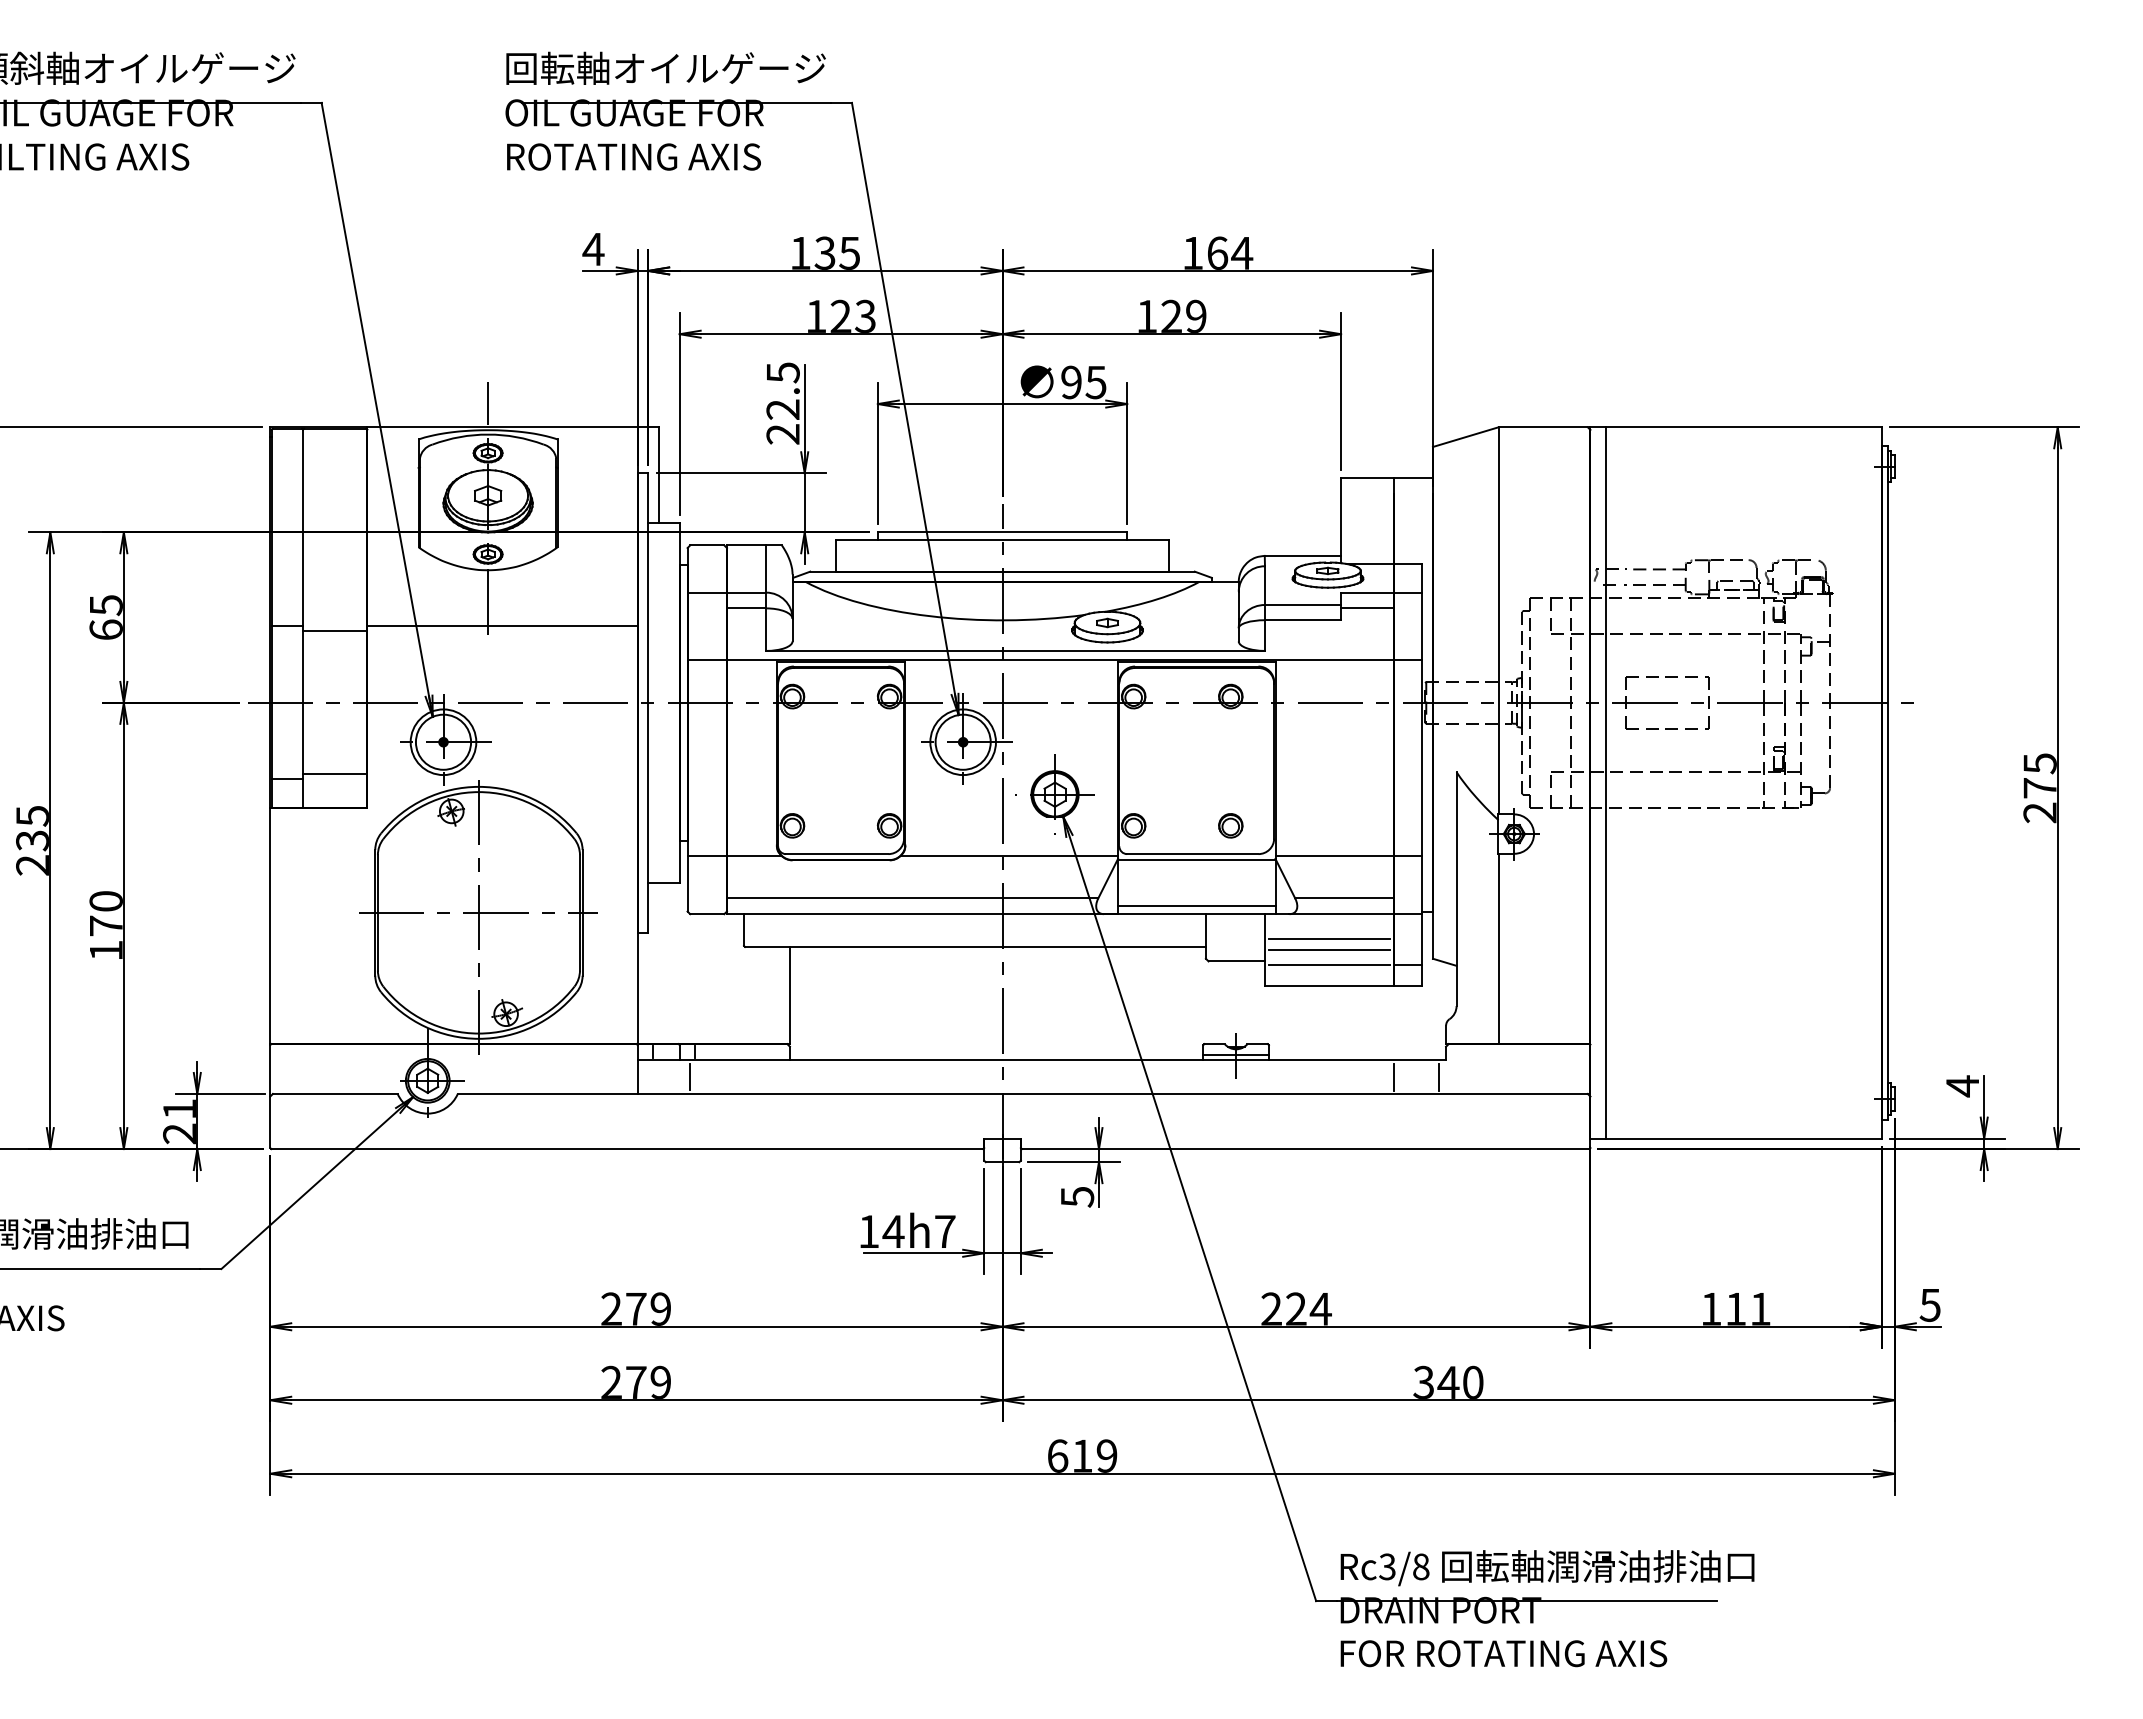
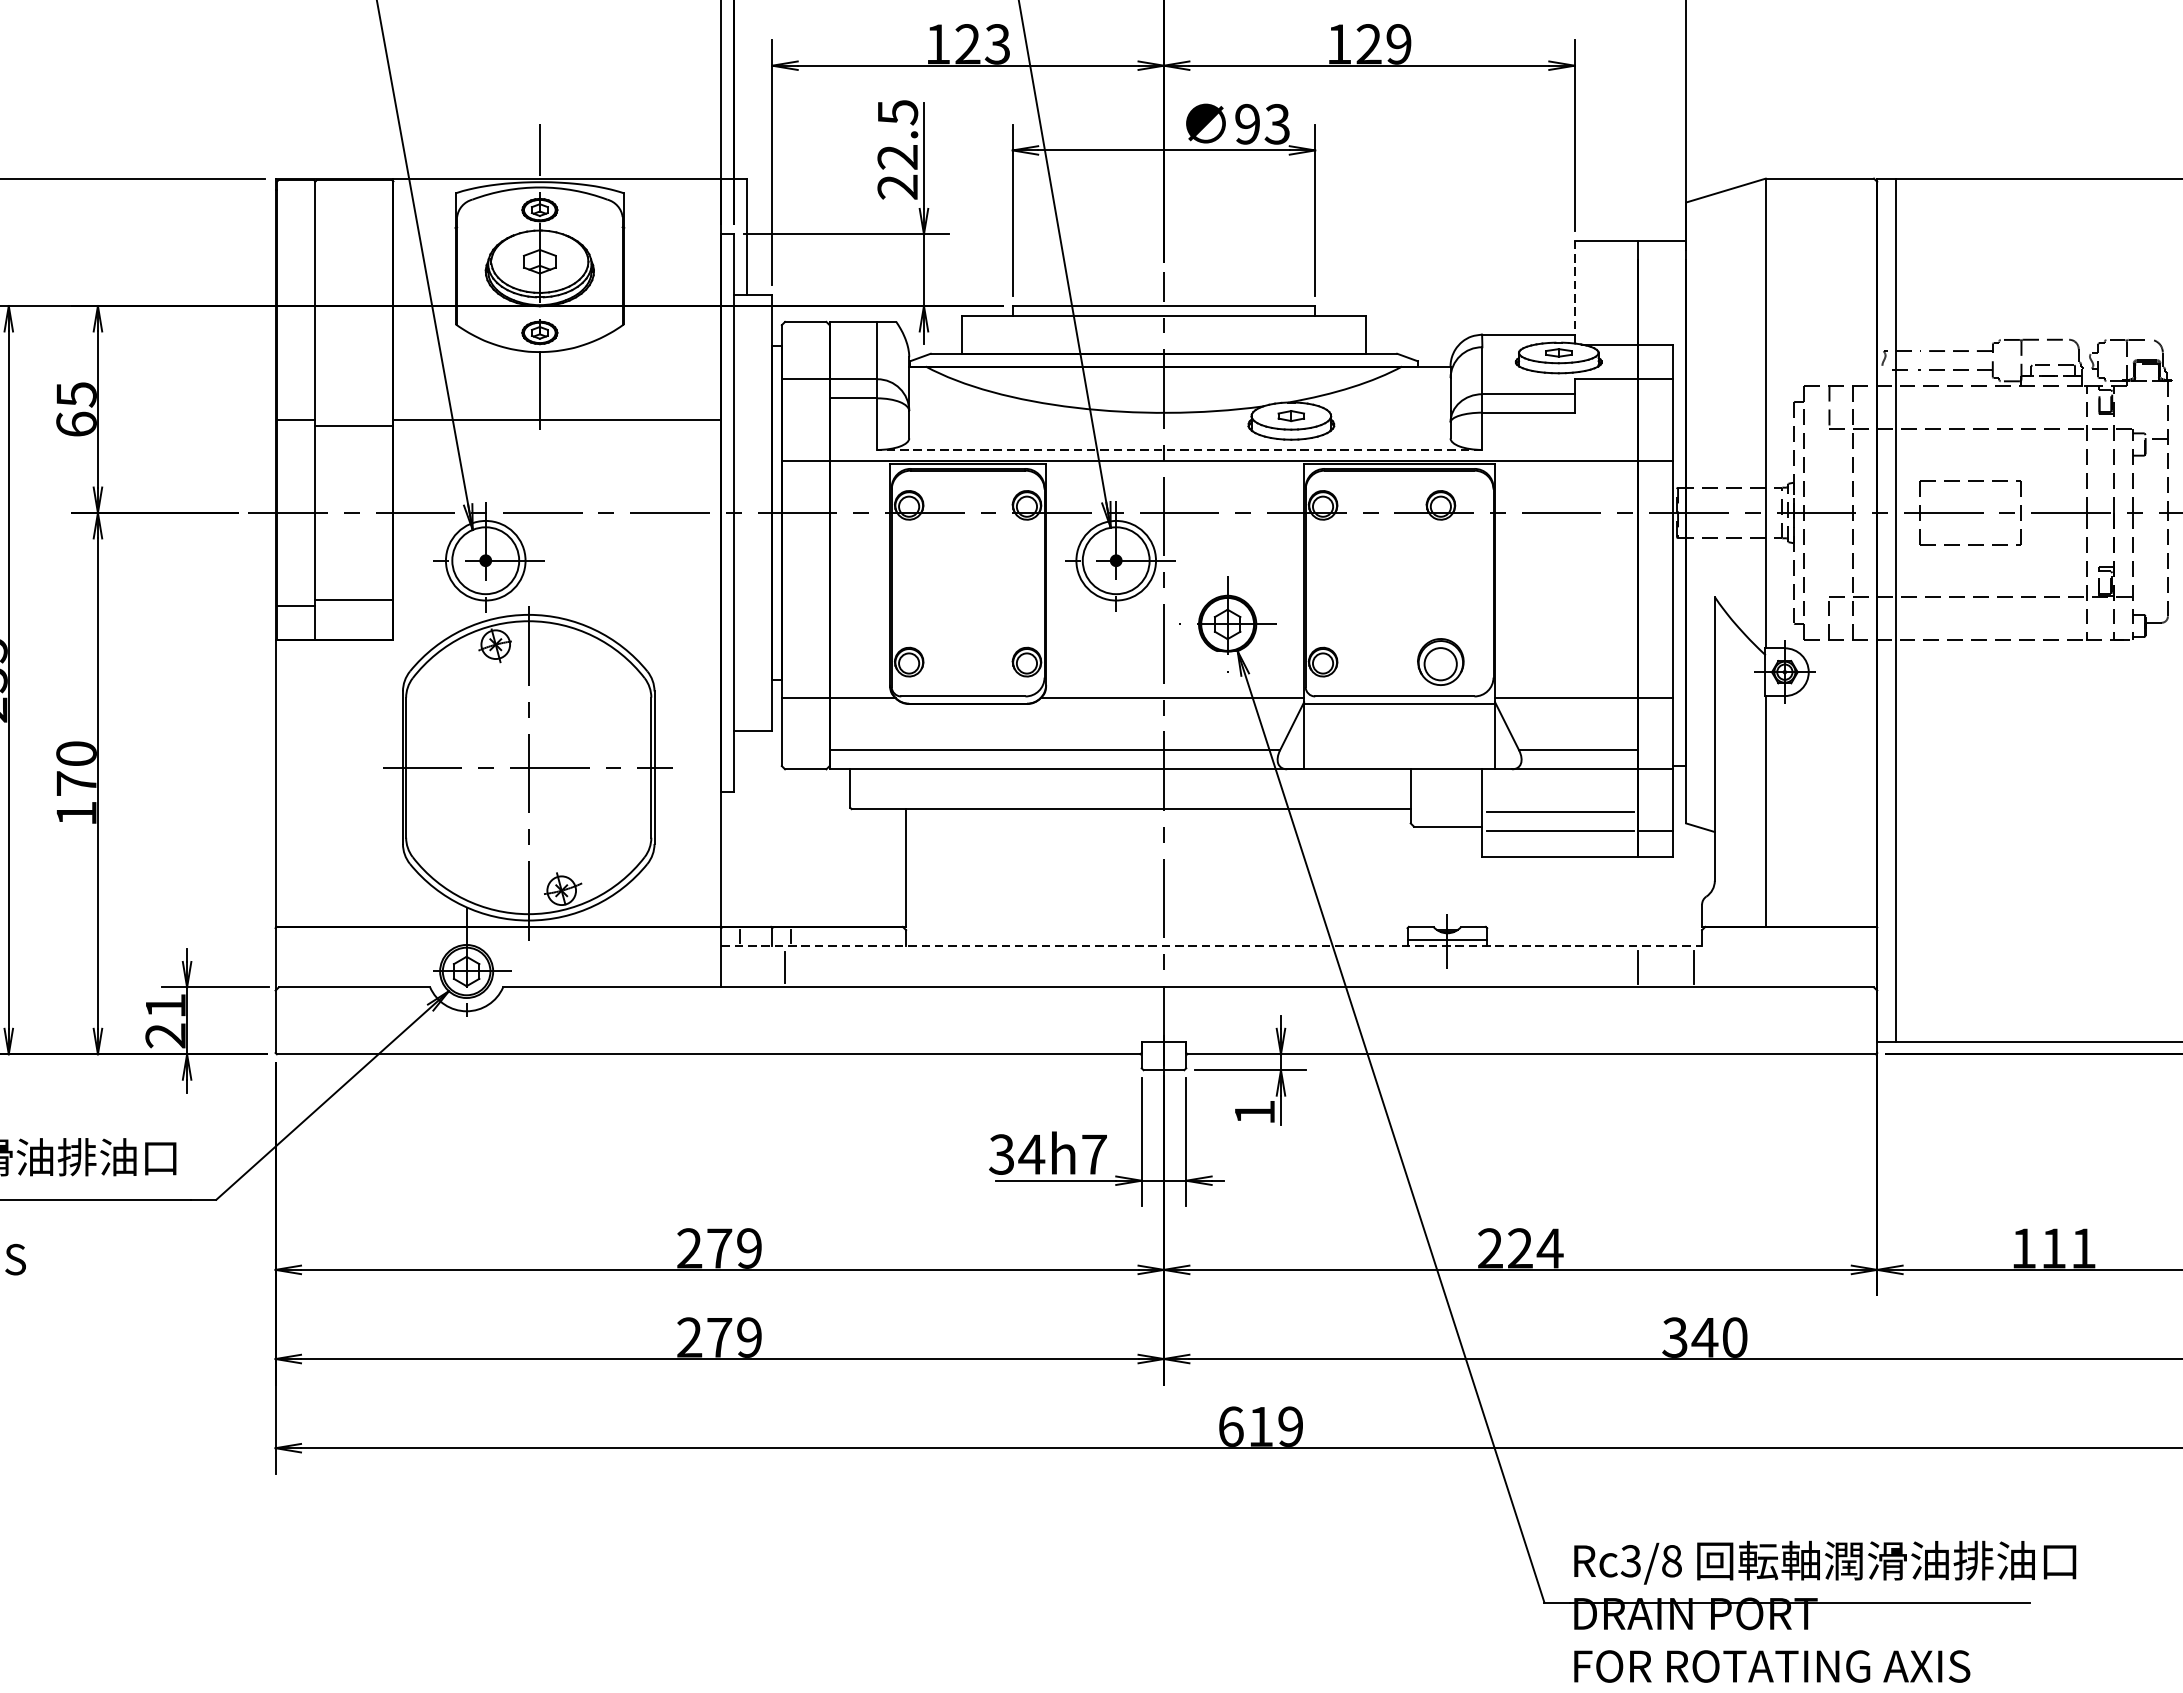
text: (1095, 381) -> (1276, 123), 95 -> 93
line: (1341, 521) -> (1575, 292), solid -> dashed
line: (1367, 608) -> (1606, 398), removed
line: (1015, 650) -> (1179, 449), solid -> dashed
part: (1230, 825) -> (1440, 661), size x1.6
line: (1196, 906) -> (1399, 760), removed
line: (1328, 939) -> (1559, 800), removed
line: (1042, 1059) -> (1212, 945), solid -> dashed
text: (1077, 1197) -> (1254, 1113), 5 -> 1
text: (868, 1231) -> (1001, 1154), 14h7 -> 34h7

